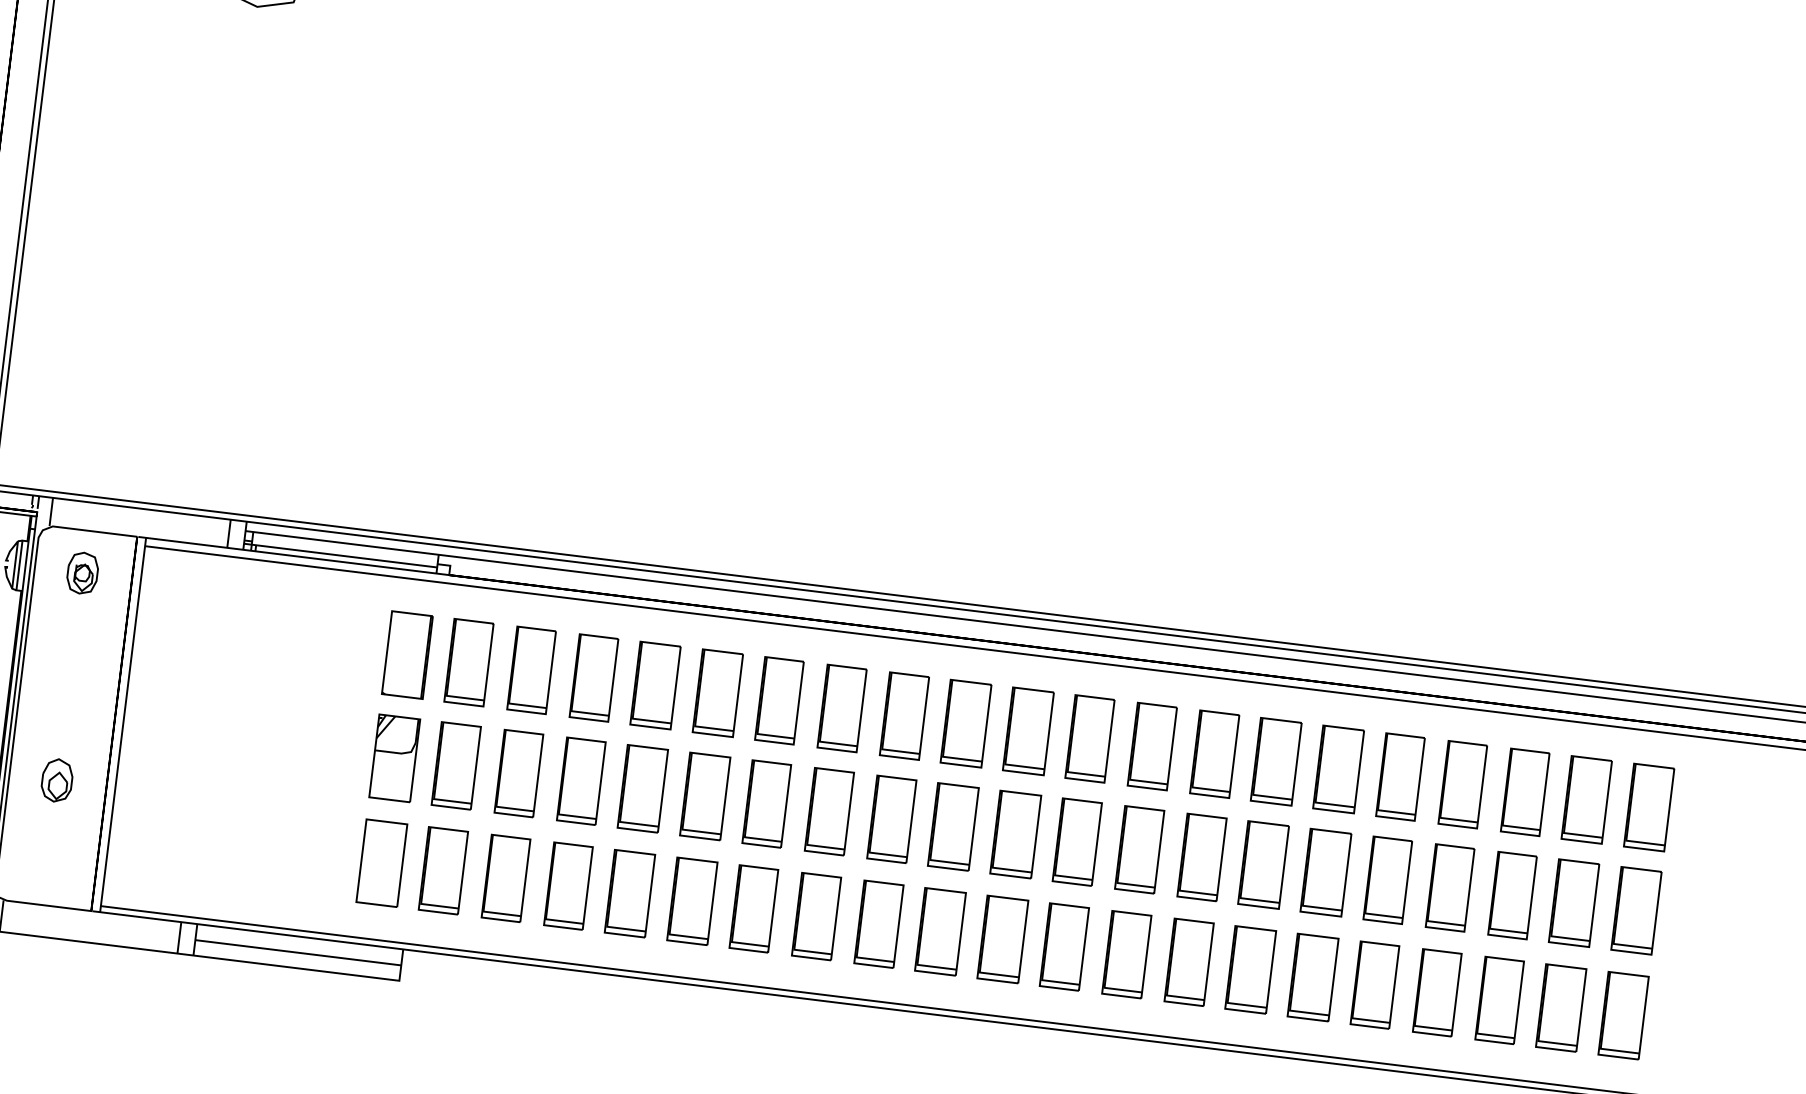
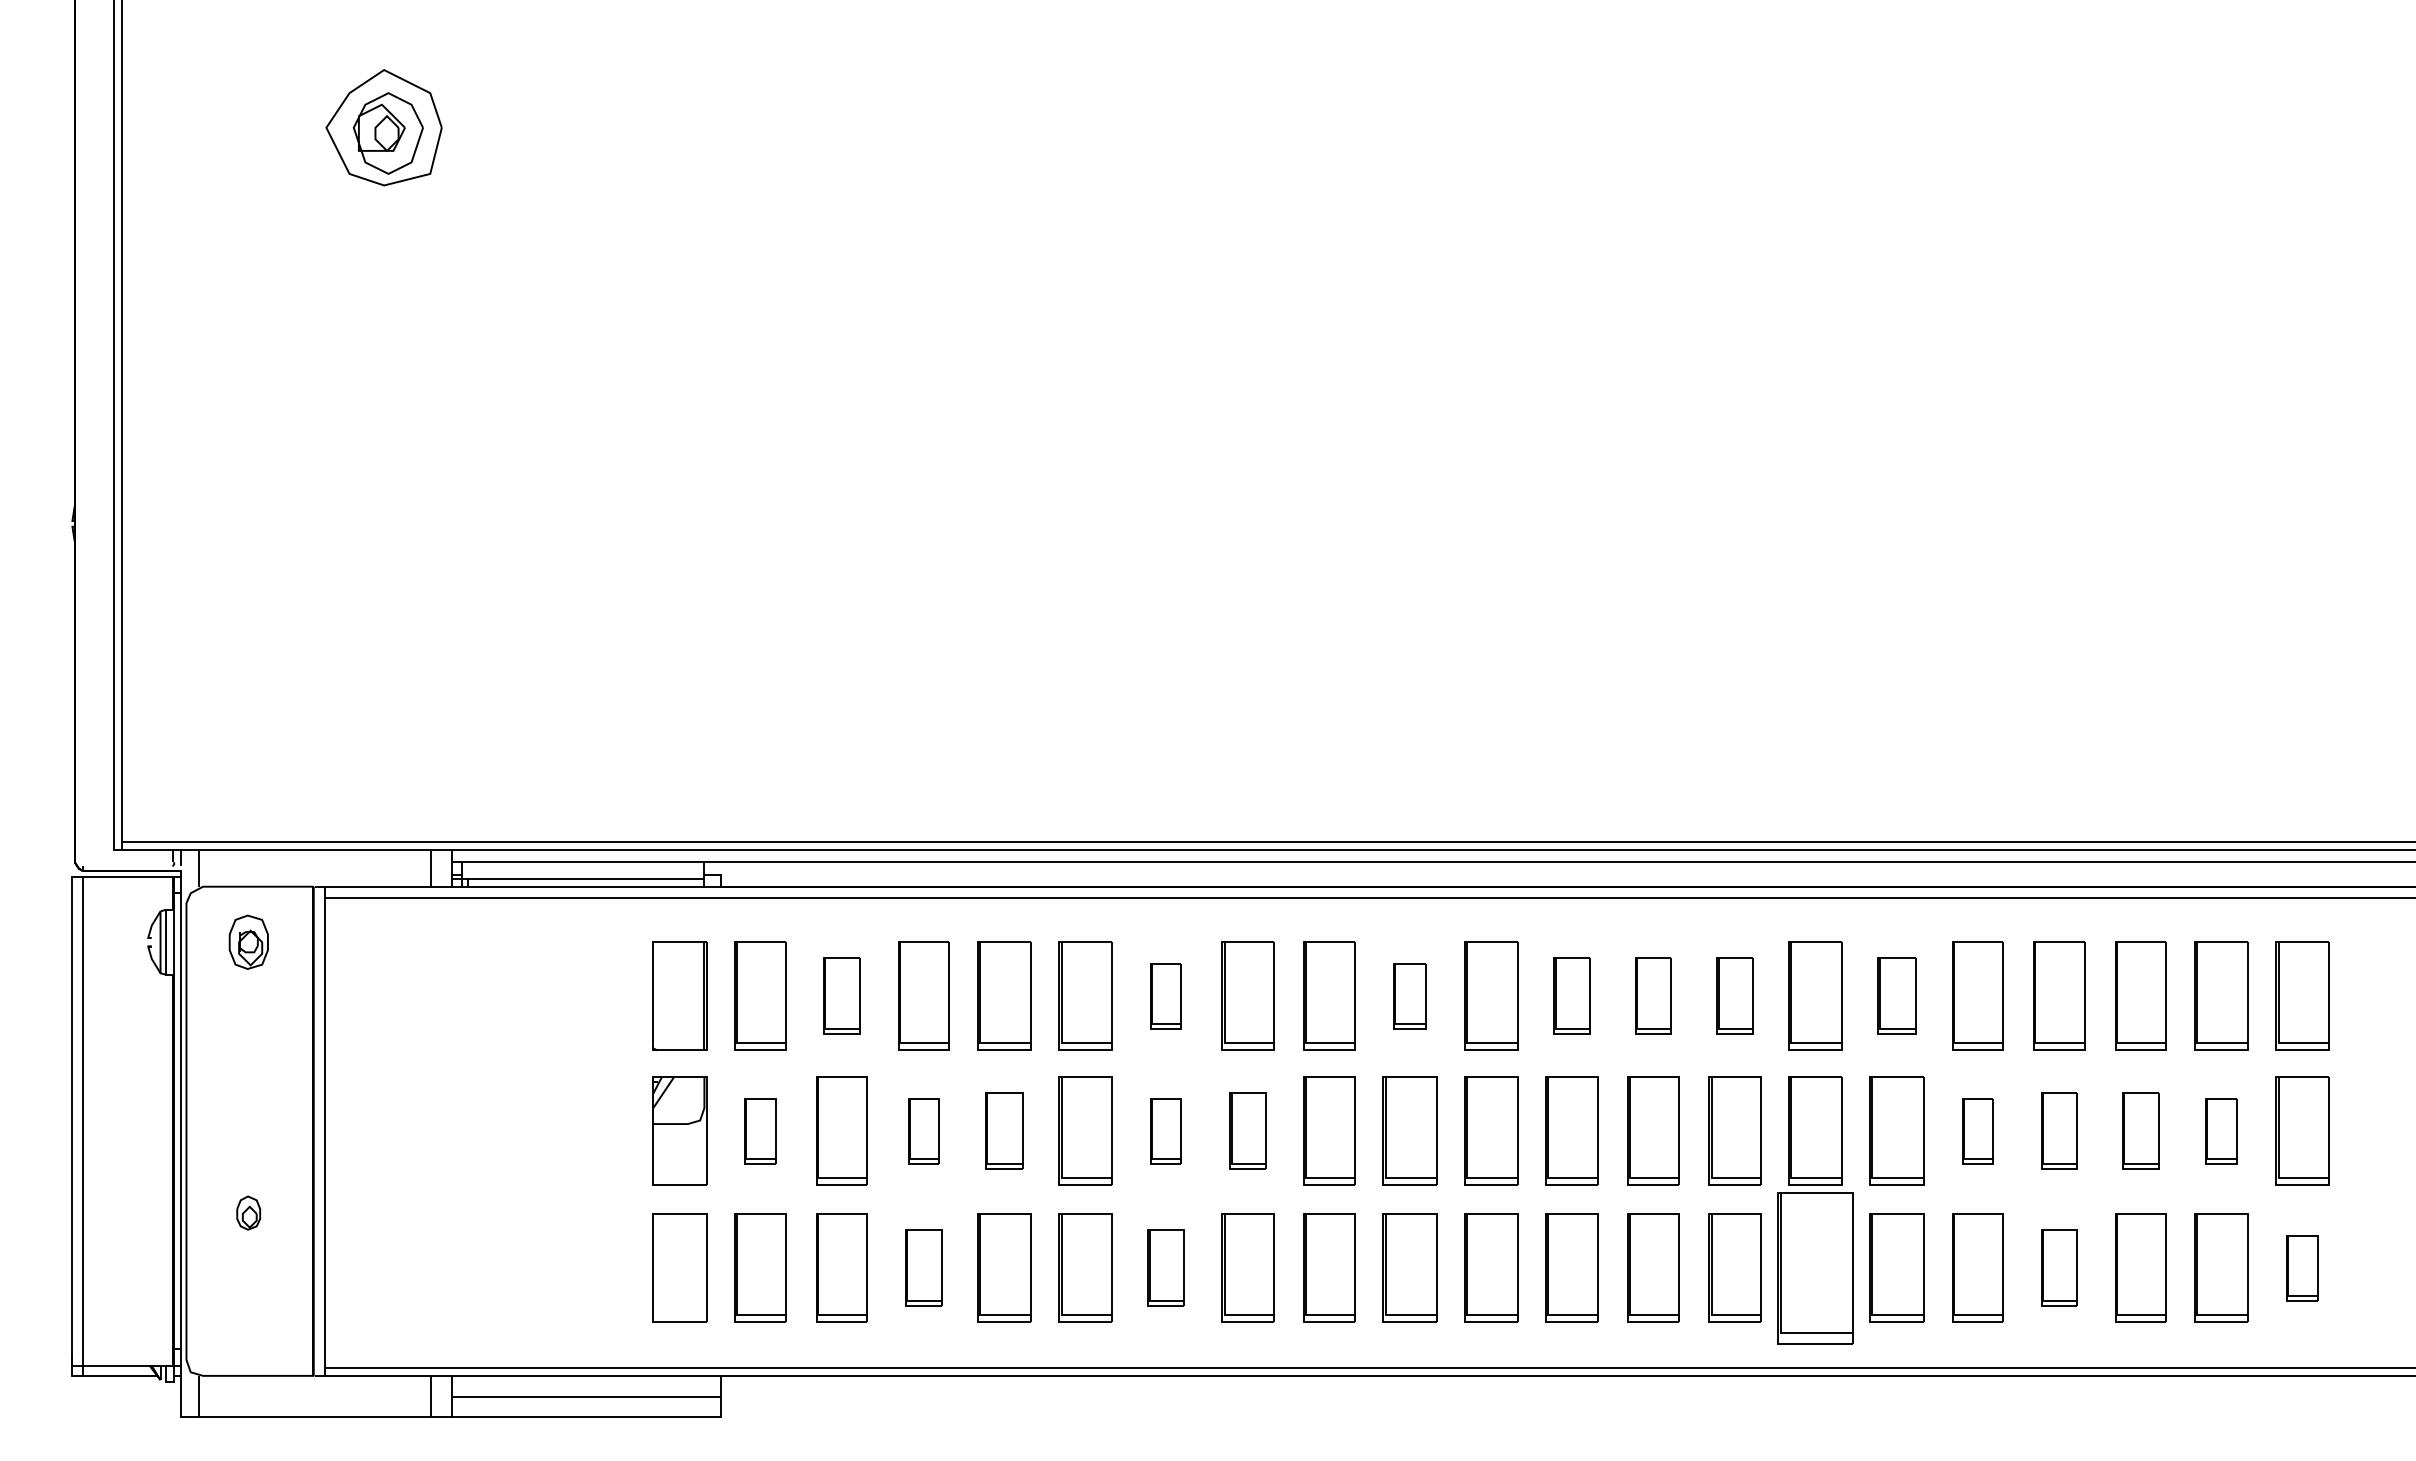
part: (531, 669) -> (841, 995), size x0.7
part: (779, 700) -> (1165, 995), size x0.6
part: (965, 723) -> (1409, 995), size x0.6
part: (1089, 738) -> (1571, 995), size x0.7
part: (1152, 745) -> (1653, 995), size x0.7
part: (1214, 753) -> (1734, 995), size x0.7
part: (456, 765) -> (760, 1130), size x0.6
part: (1338, 768) -> (1896, 995), size x0.7
part: (57, 779) -> (248, 1212), size x0.6
part: (581, 780) -> (923, 1130), size x0.6
part: (643, 788) -> (1004, 1130), size x0.7
part: (766, 803) -> (1165, 1130), size x0.6
part: (829, 811) -> (1247, 1130), size x0.7
part: (1387, 879) -> (1977, 1130), size x0.6
part: (568, 885) -> (923, 1267), size x0.7
part: (1450, 887) -> (2059, 1130), size x0.7
part: (1512, 894) -> (2140, 1130), size x0.7
part: (1574, 902) -> (2221, 1130), size x0.6
part: (753, 908) -> (1165, 1267), size x0.7
part: (1250, 969) -> (1815, 1267), size x1.4
part: (1437, 992) -> (2059, 1267), size x0.7
part: (1623, 1015) -> (2302, 1267), size x0.6

